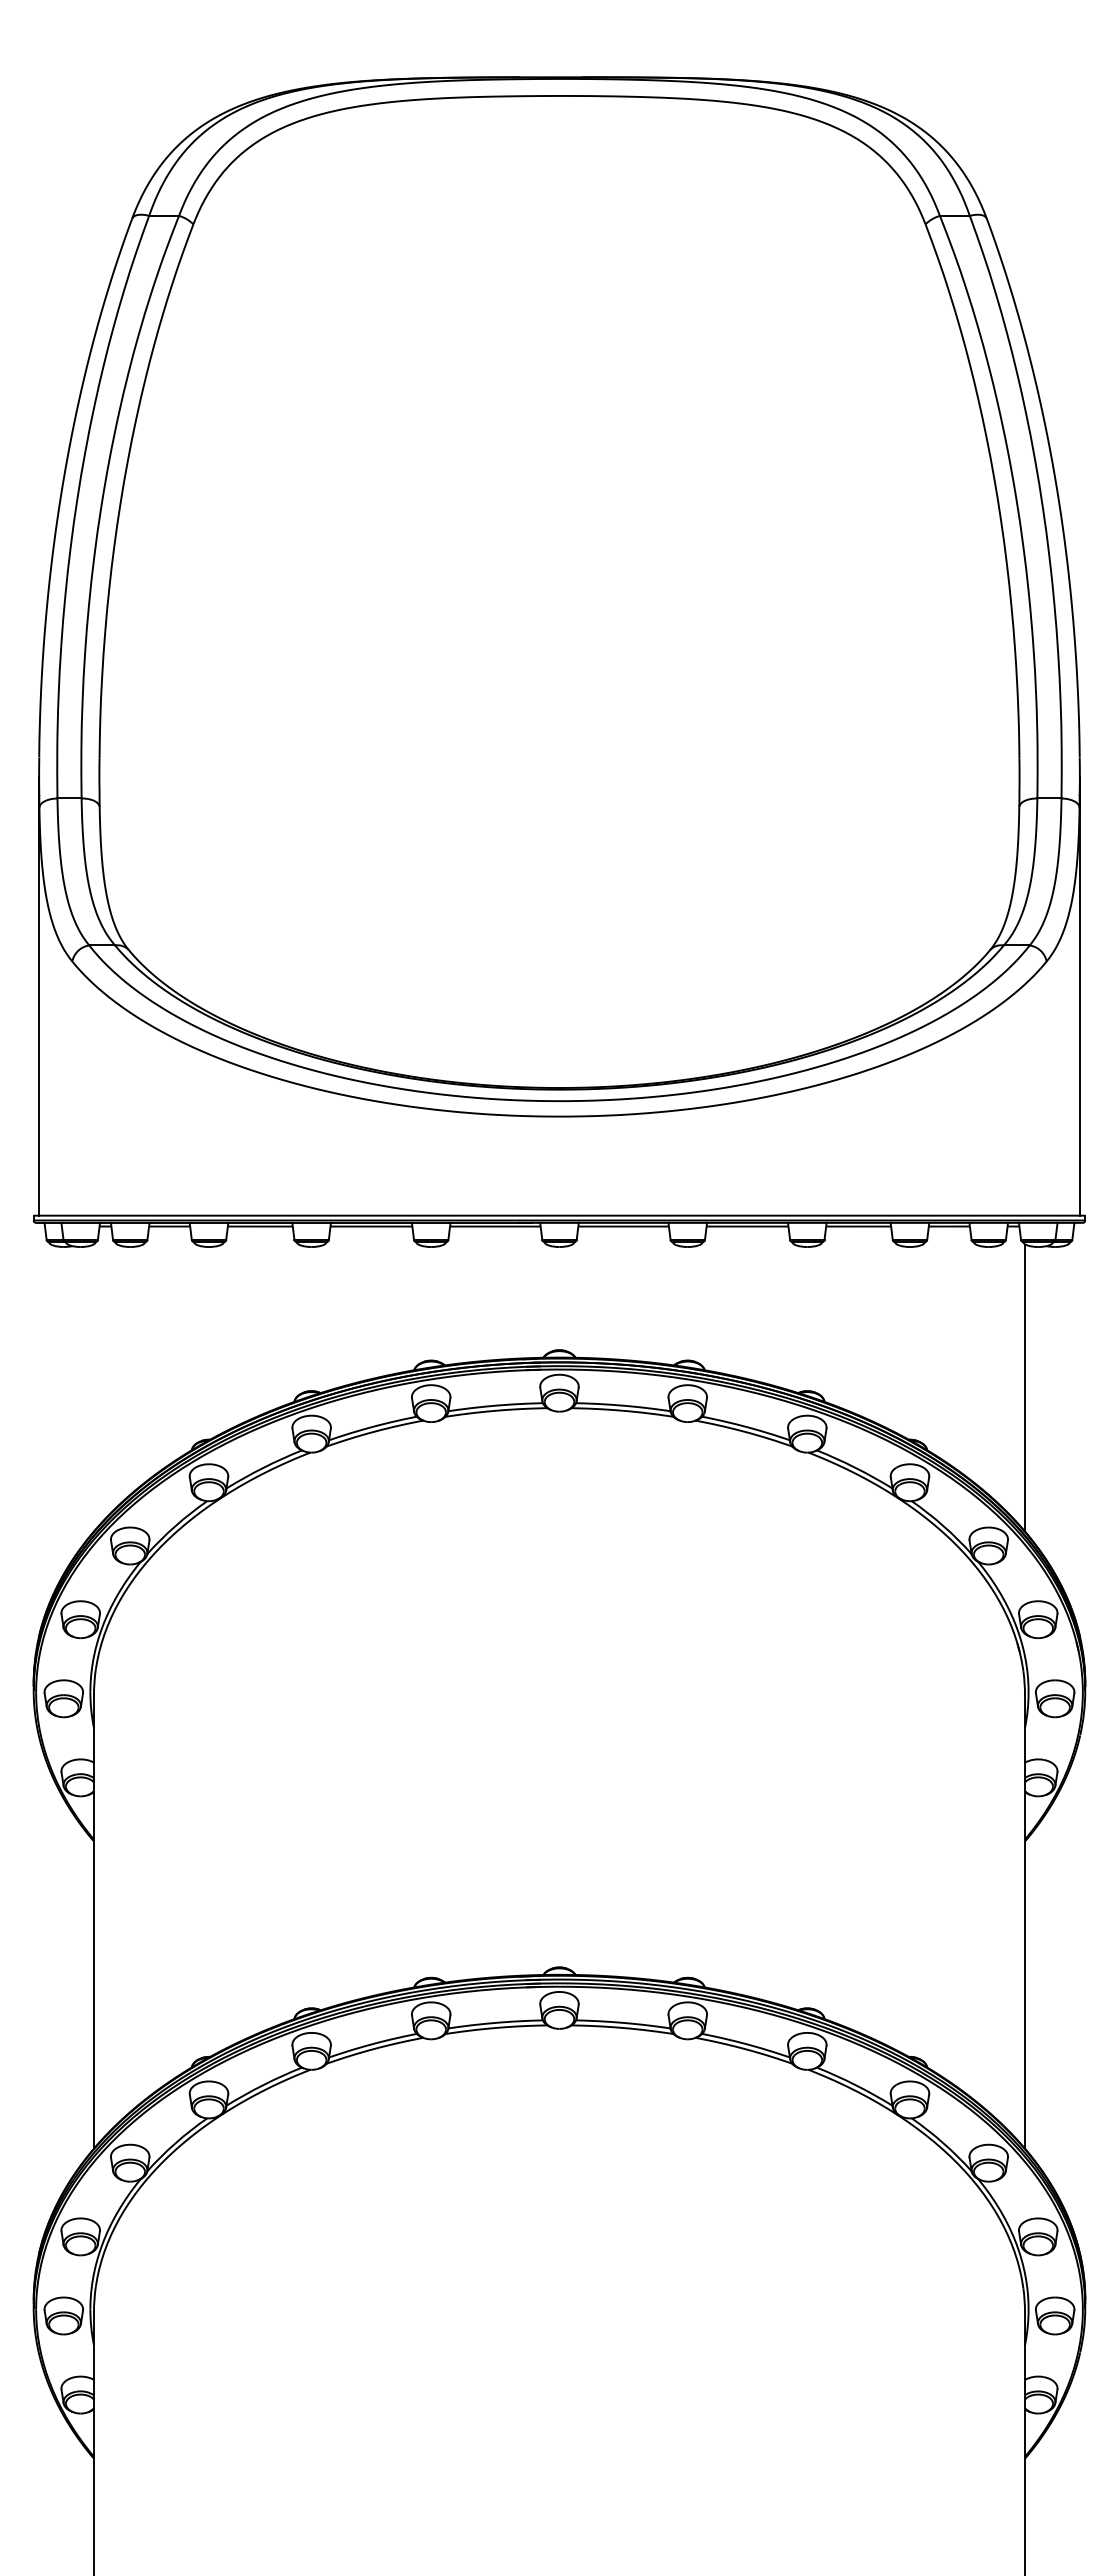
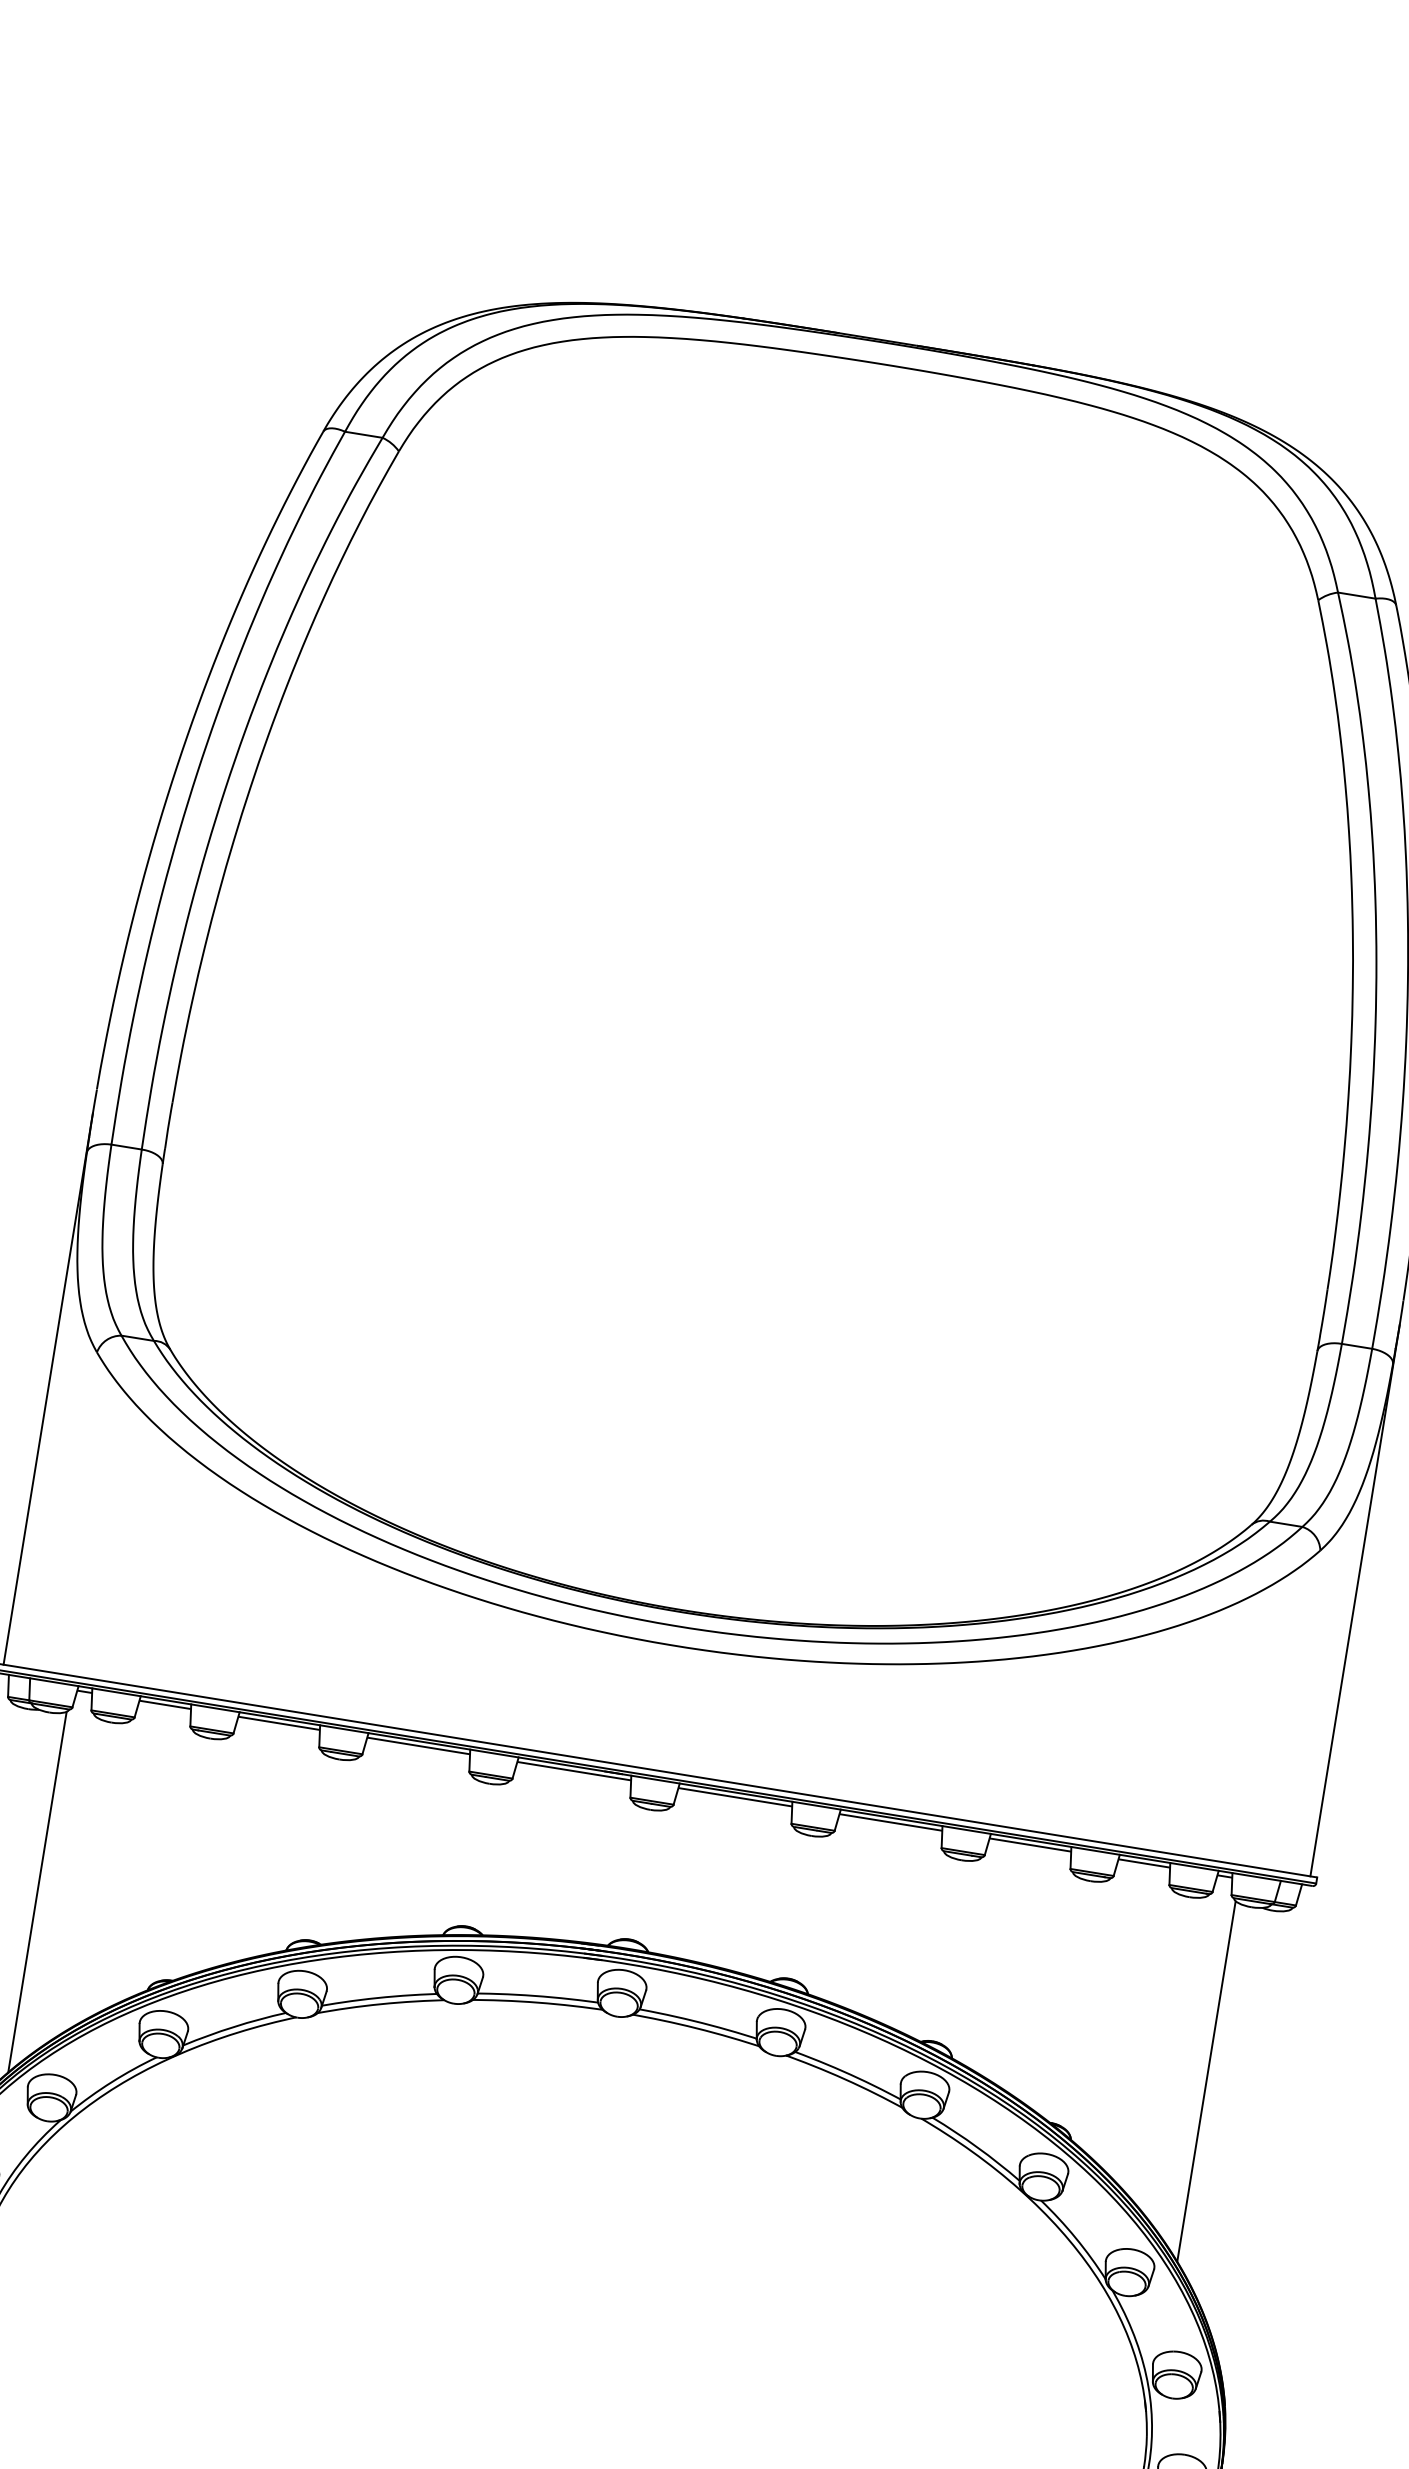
line: (93, 1387) -> (36, 1891), added

